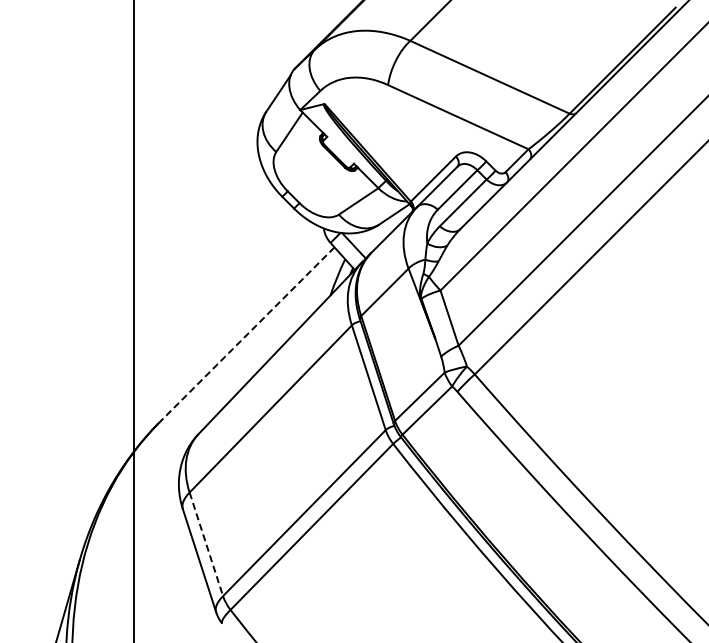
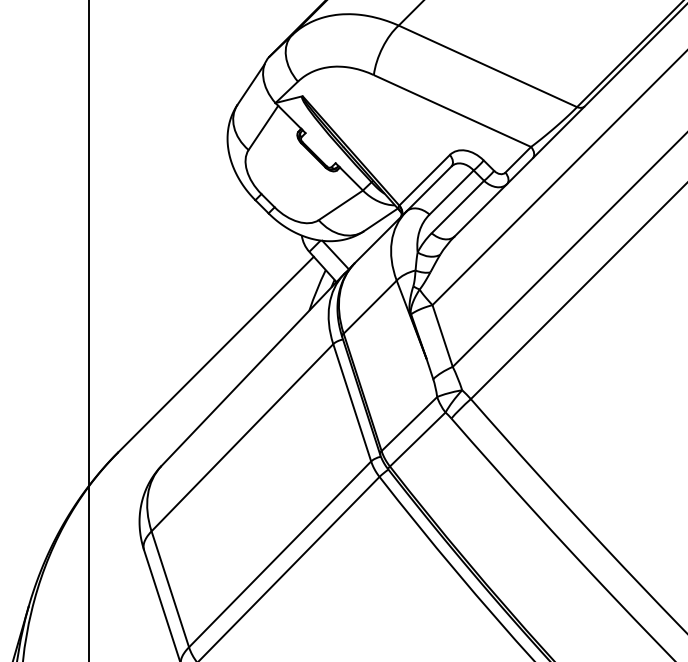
line: (246, 334) -> (215, 354), dashed -> solid
line: (206, 544) -> (170, 589), dashed -> solid

